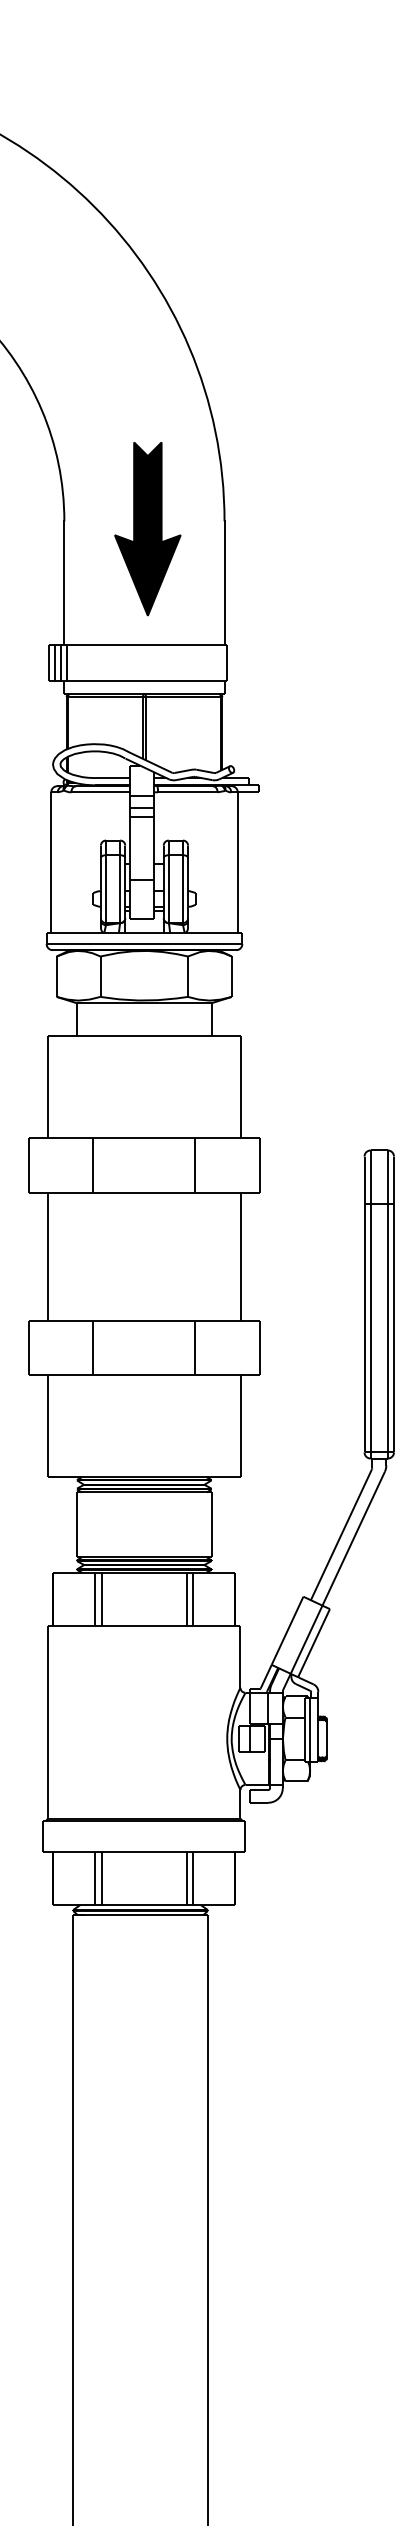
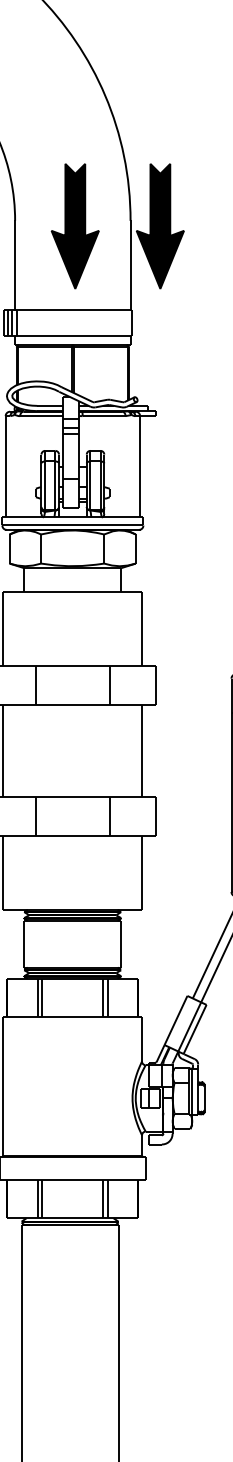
part: (265, 529) -> (160, 226), added

